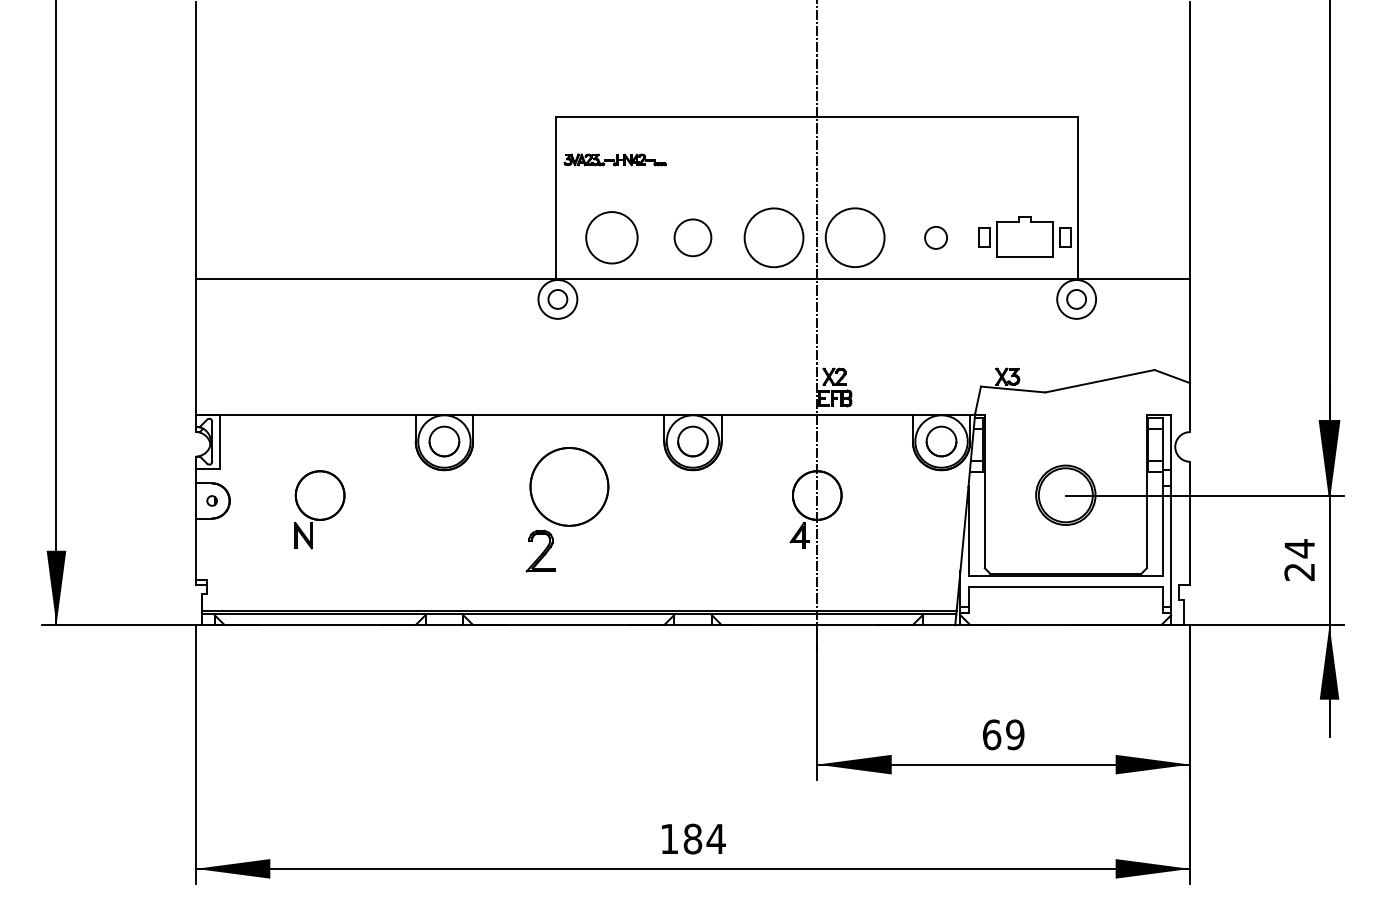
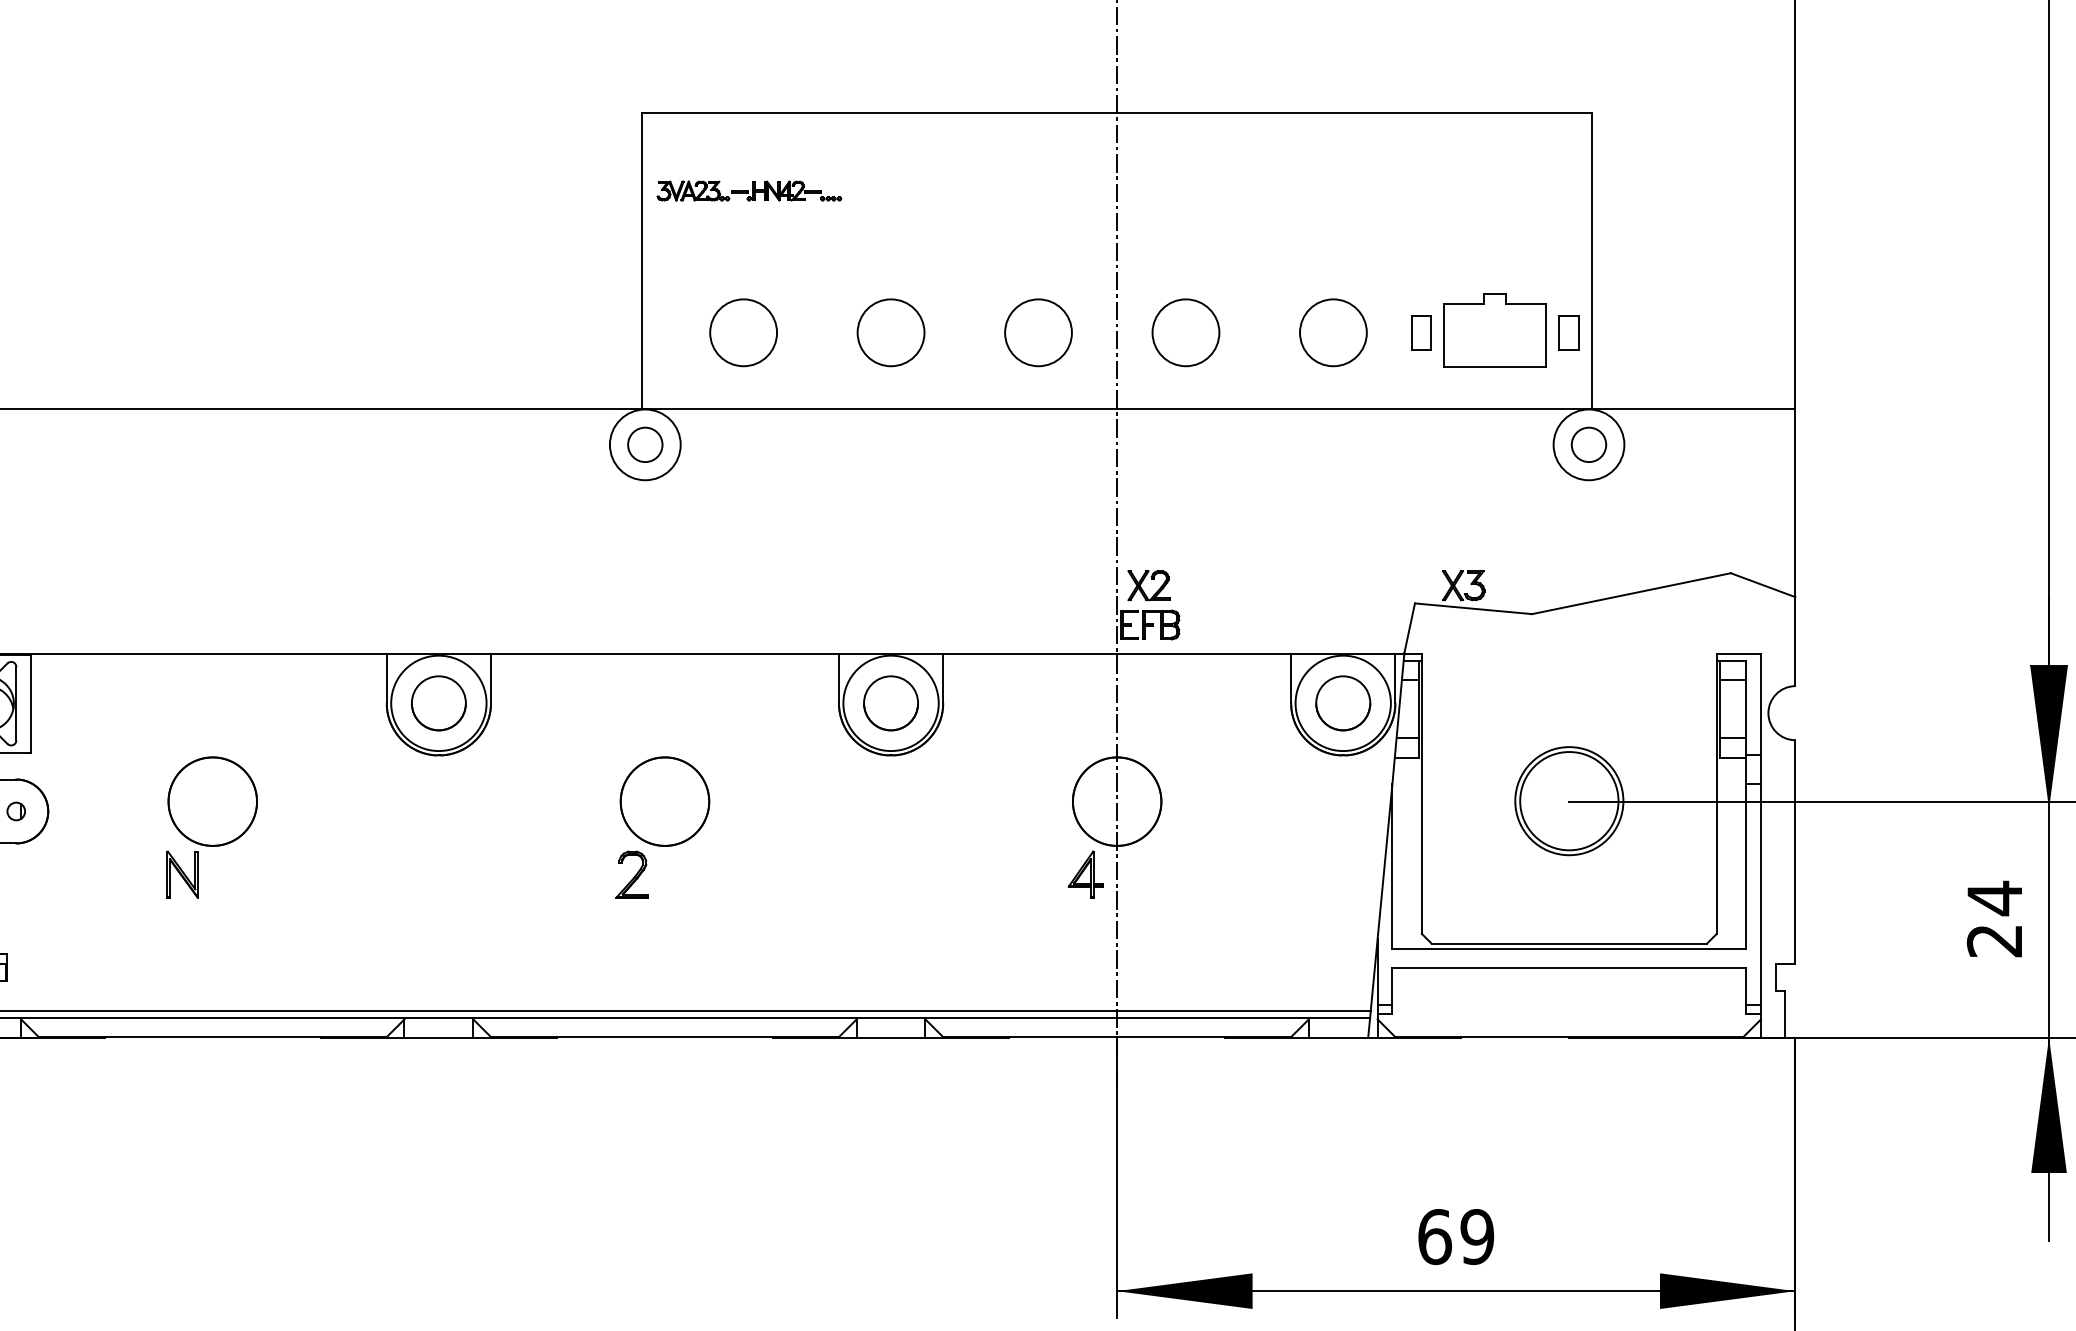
circle: (611, 237) -> (742, 332), size x0.71
circle: (773, 237) -> (1037, 332), size x0.62
circle: (854, 237) -> (1184, 332), size x0.62
circle: (935, 237) -> (1332, 332), size x1.67
part: (567, 509) -> (662, 827), size x0.62

